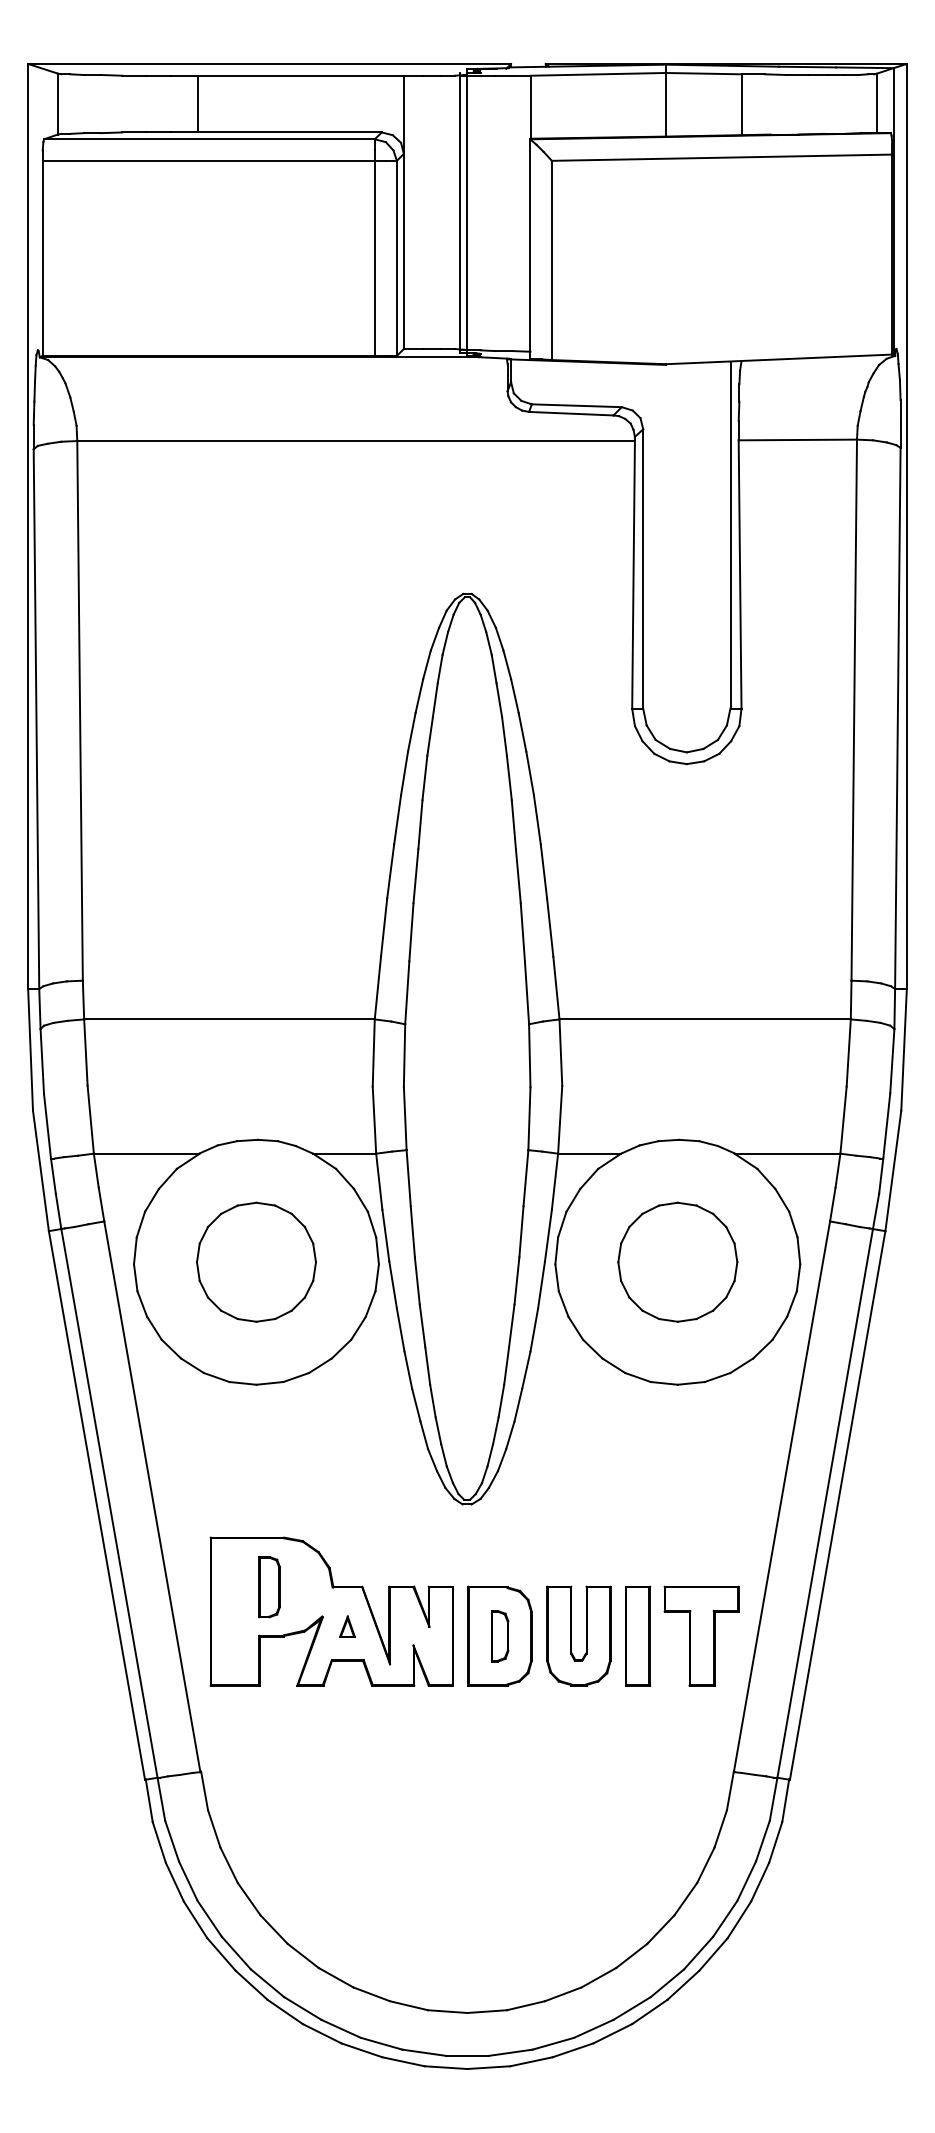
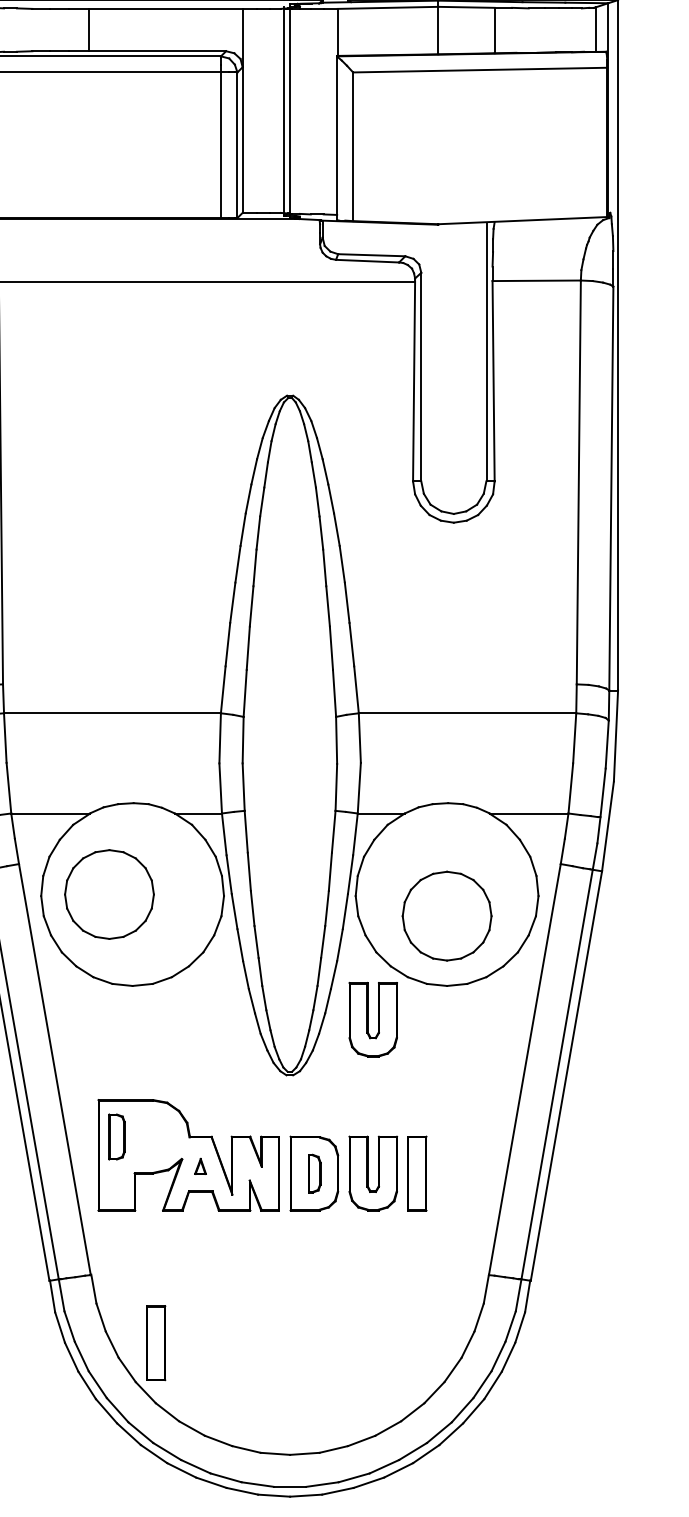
part: (256, 1261) -> (109, 893), moved
part: (677, 1261) -> (446, 915), moved
part: (571, 1429) -> (367, 1019), added
part: (269, 1587) -> (116, 1137), moved
part: (701, 1635) -> (464, 1173), removed
part: (288, 1862) -> (156, 1342), added

